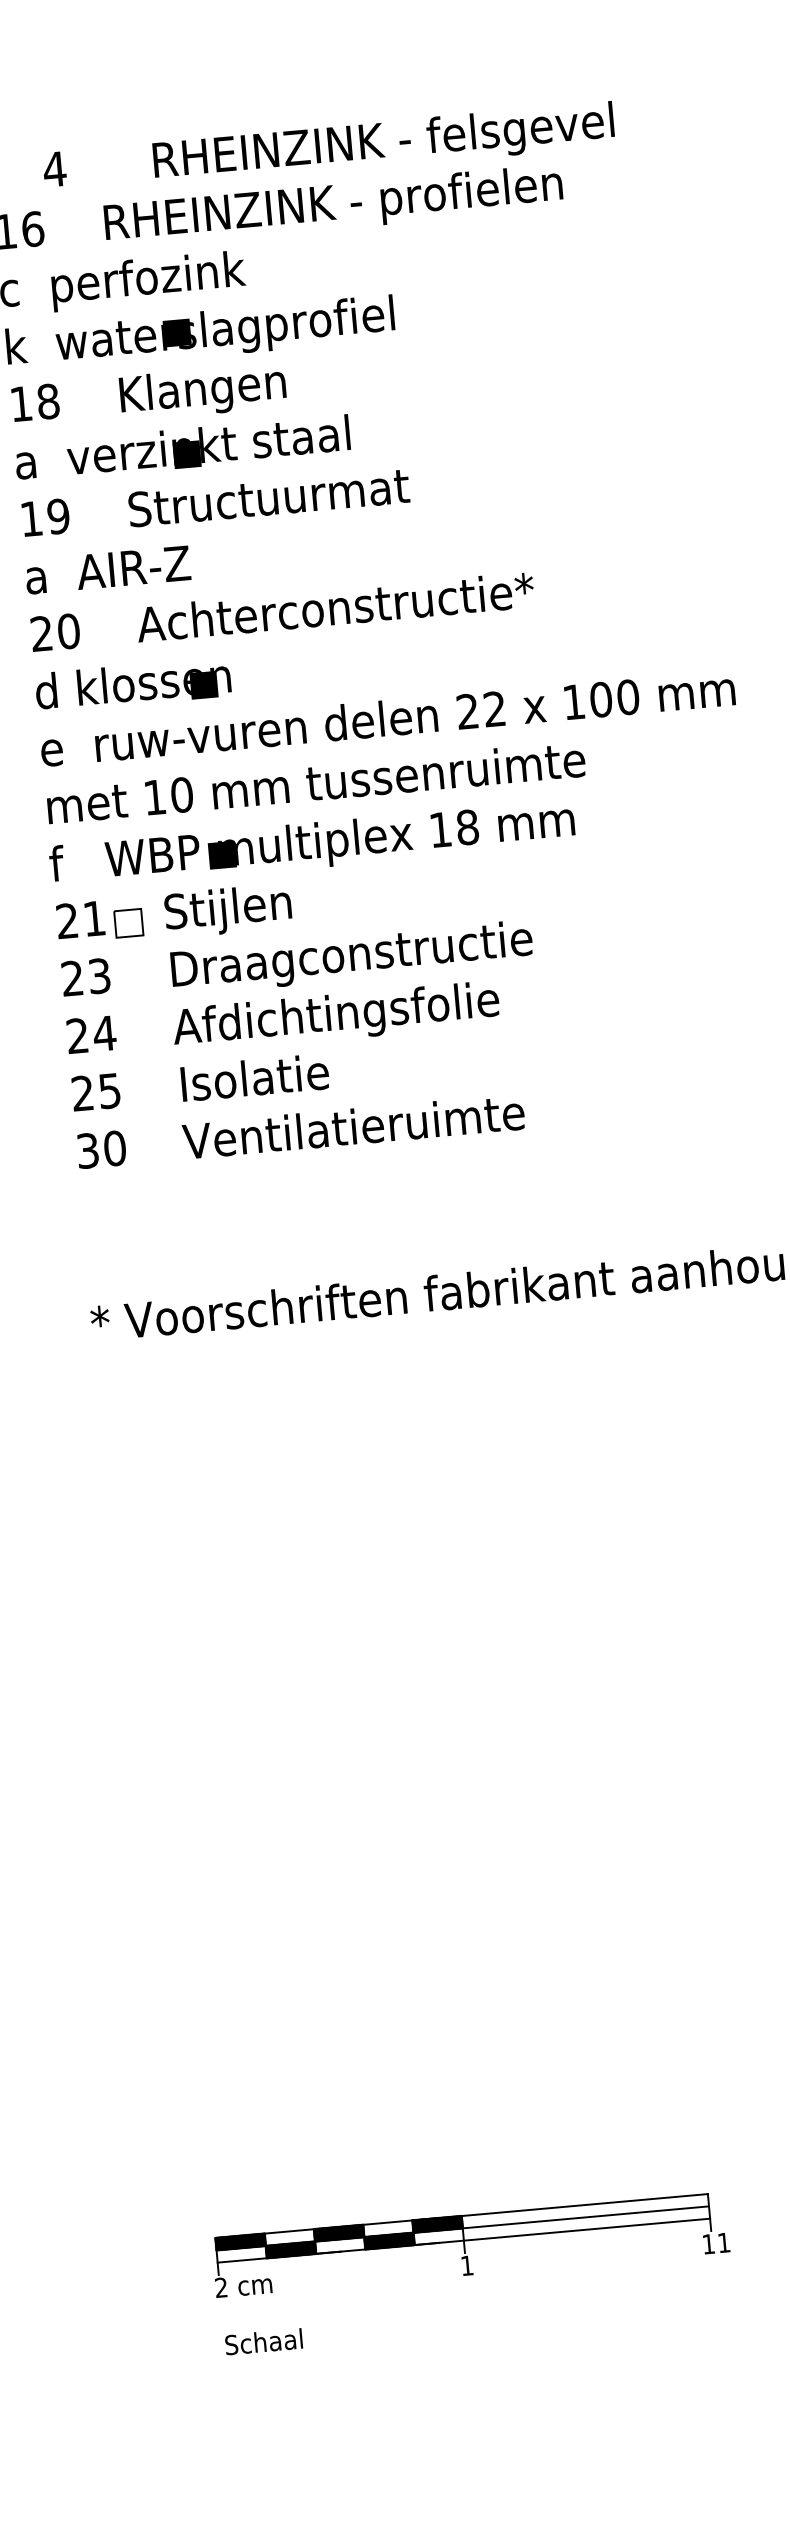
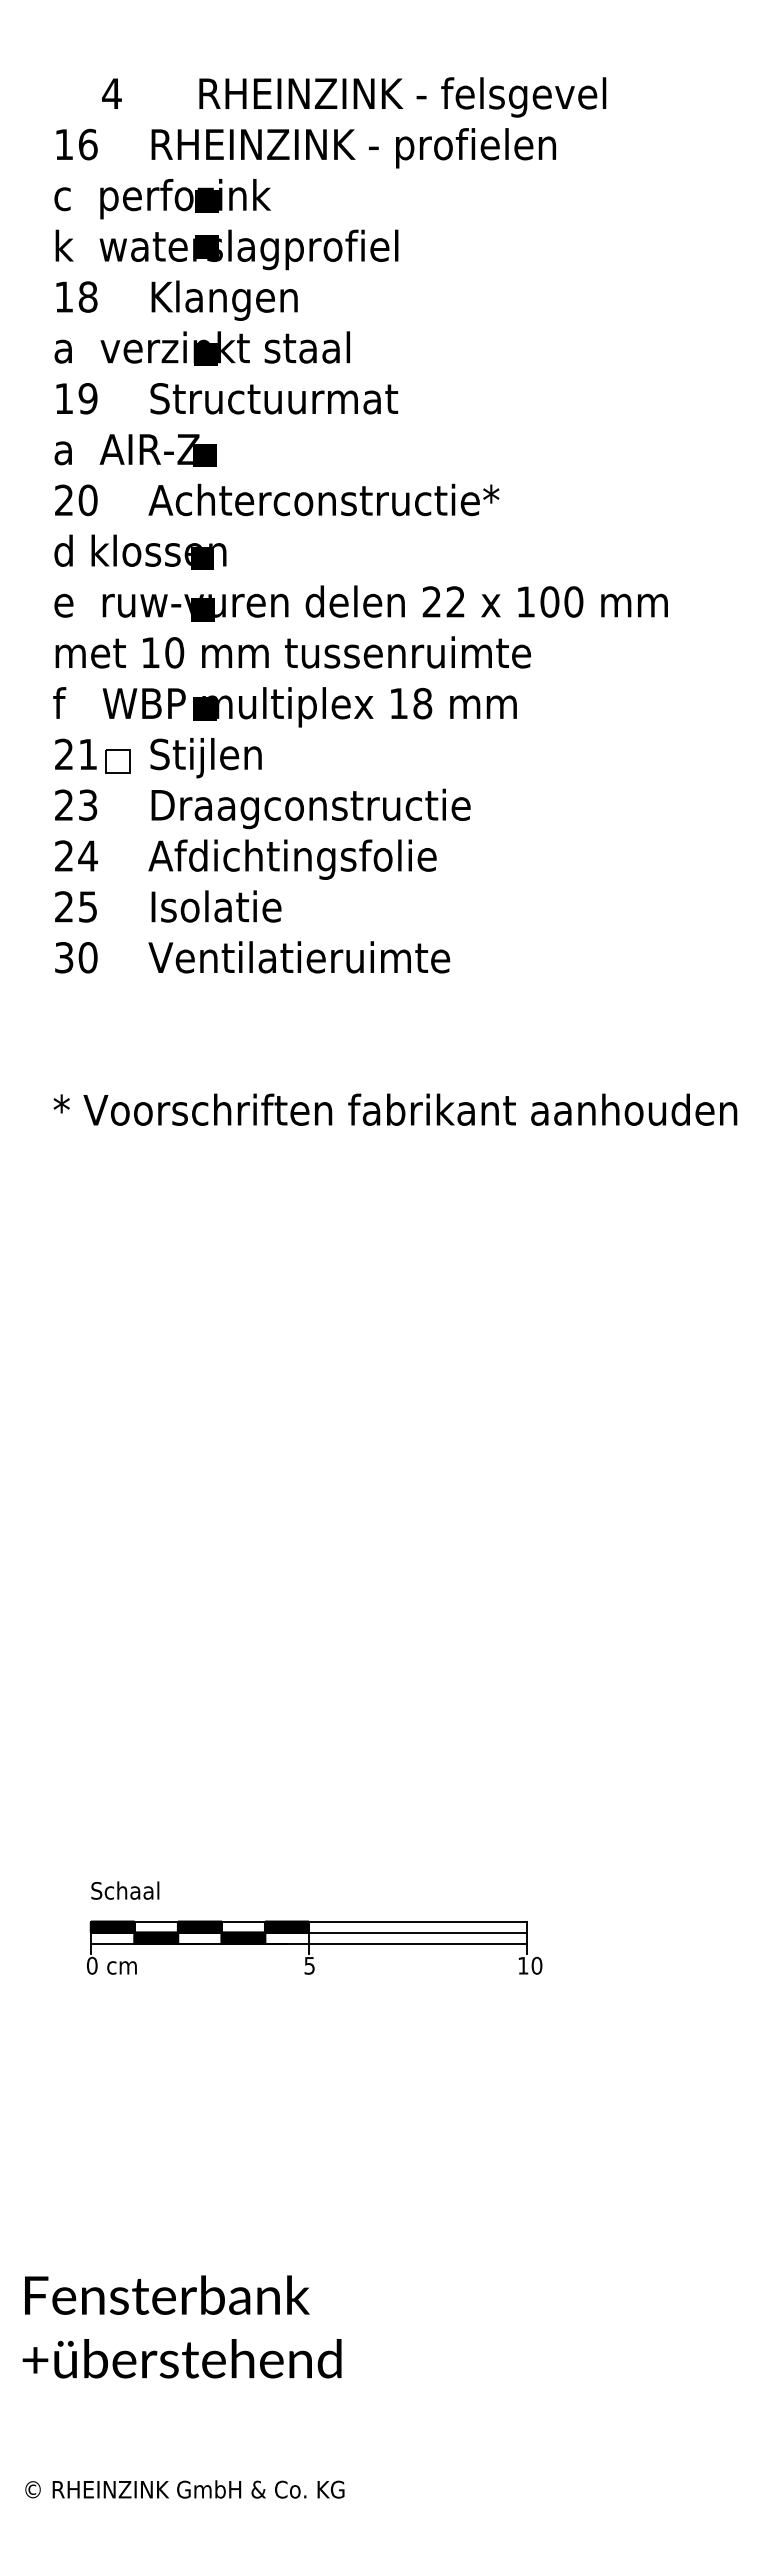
fill: (172, 281) -> (206, 201), added
fill: (195, 568) -> (204, 455), added
fill: (210, 743) -> (203, 609), added
text: (723, 2242) -> (536, 1965), 11 -> 10
text: (466, 2265) -> (309, 1965), 1 -> 5
text: (221, 2287) -> (92, 1965), 2 -> 0
text: (264, 2341) -> (125, 1890), moved

